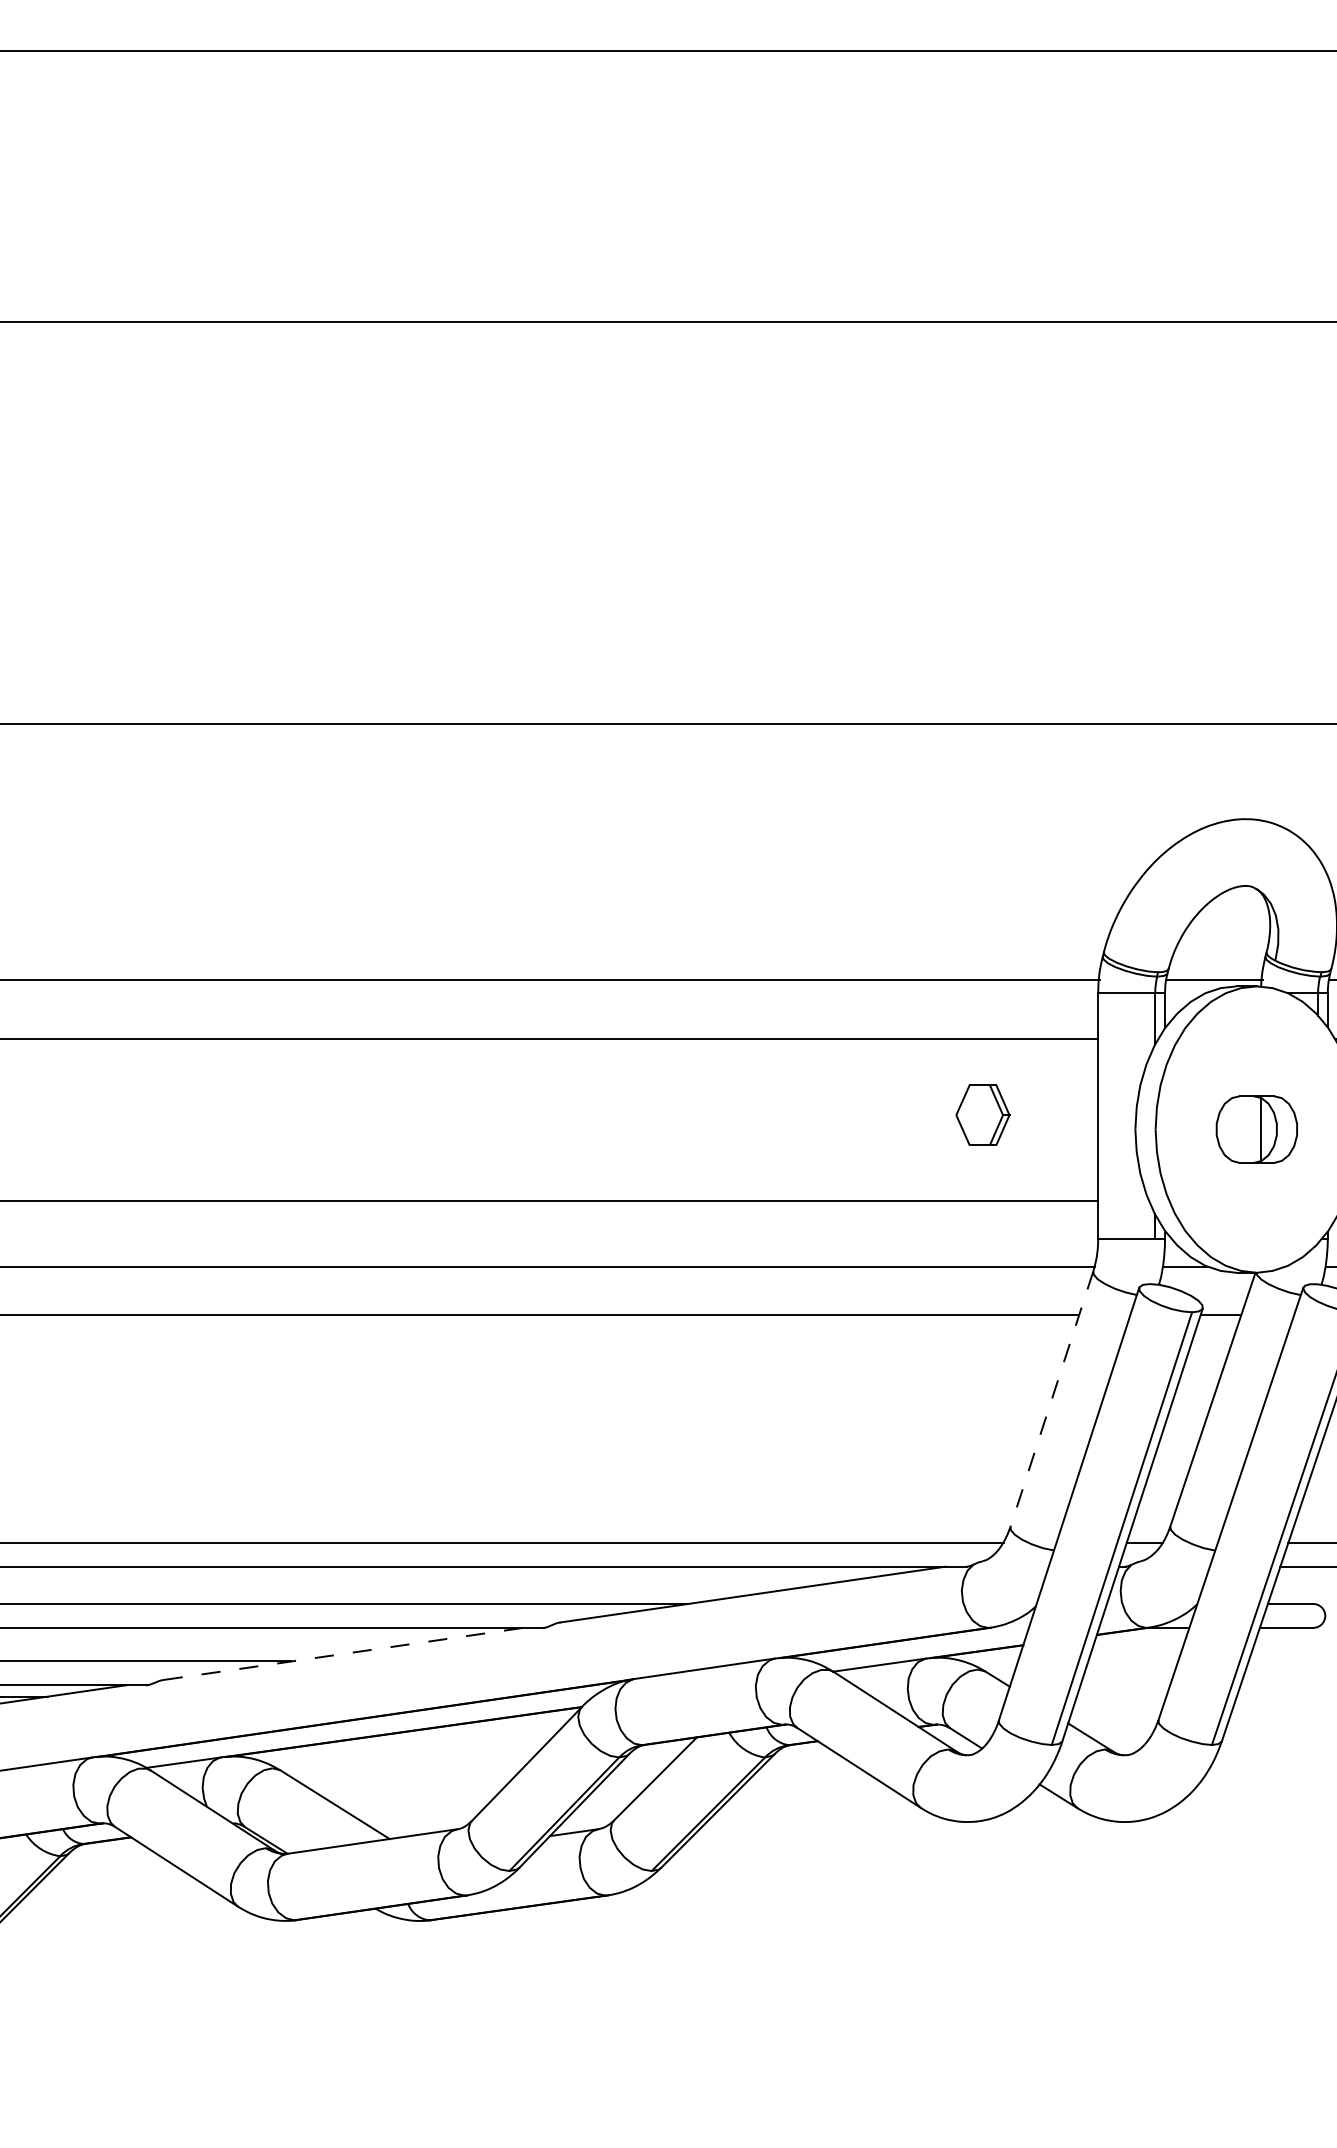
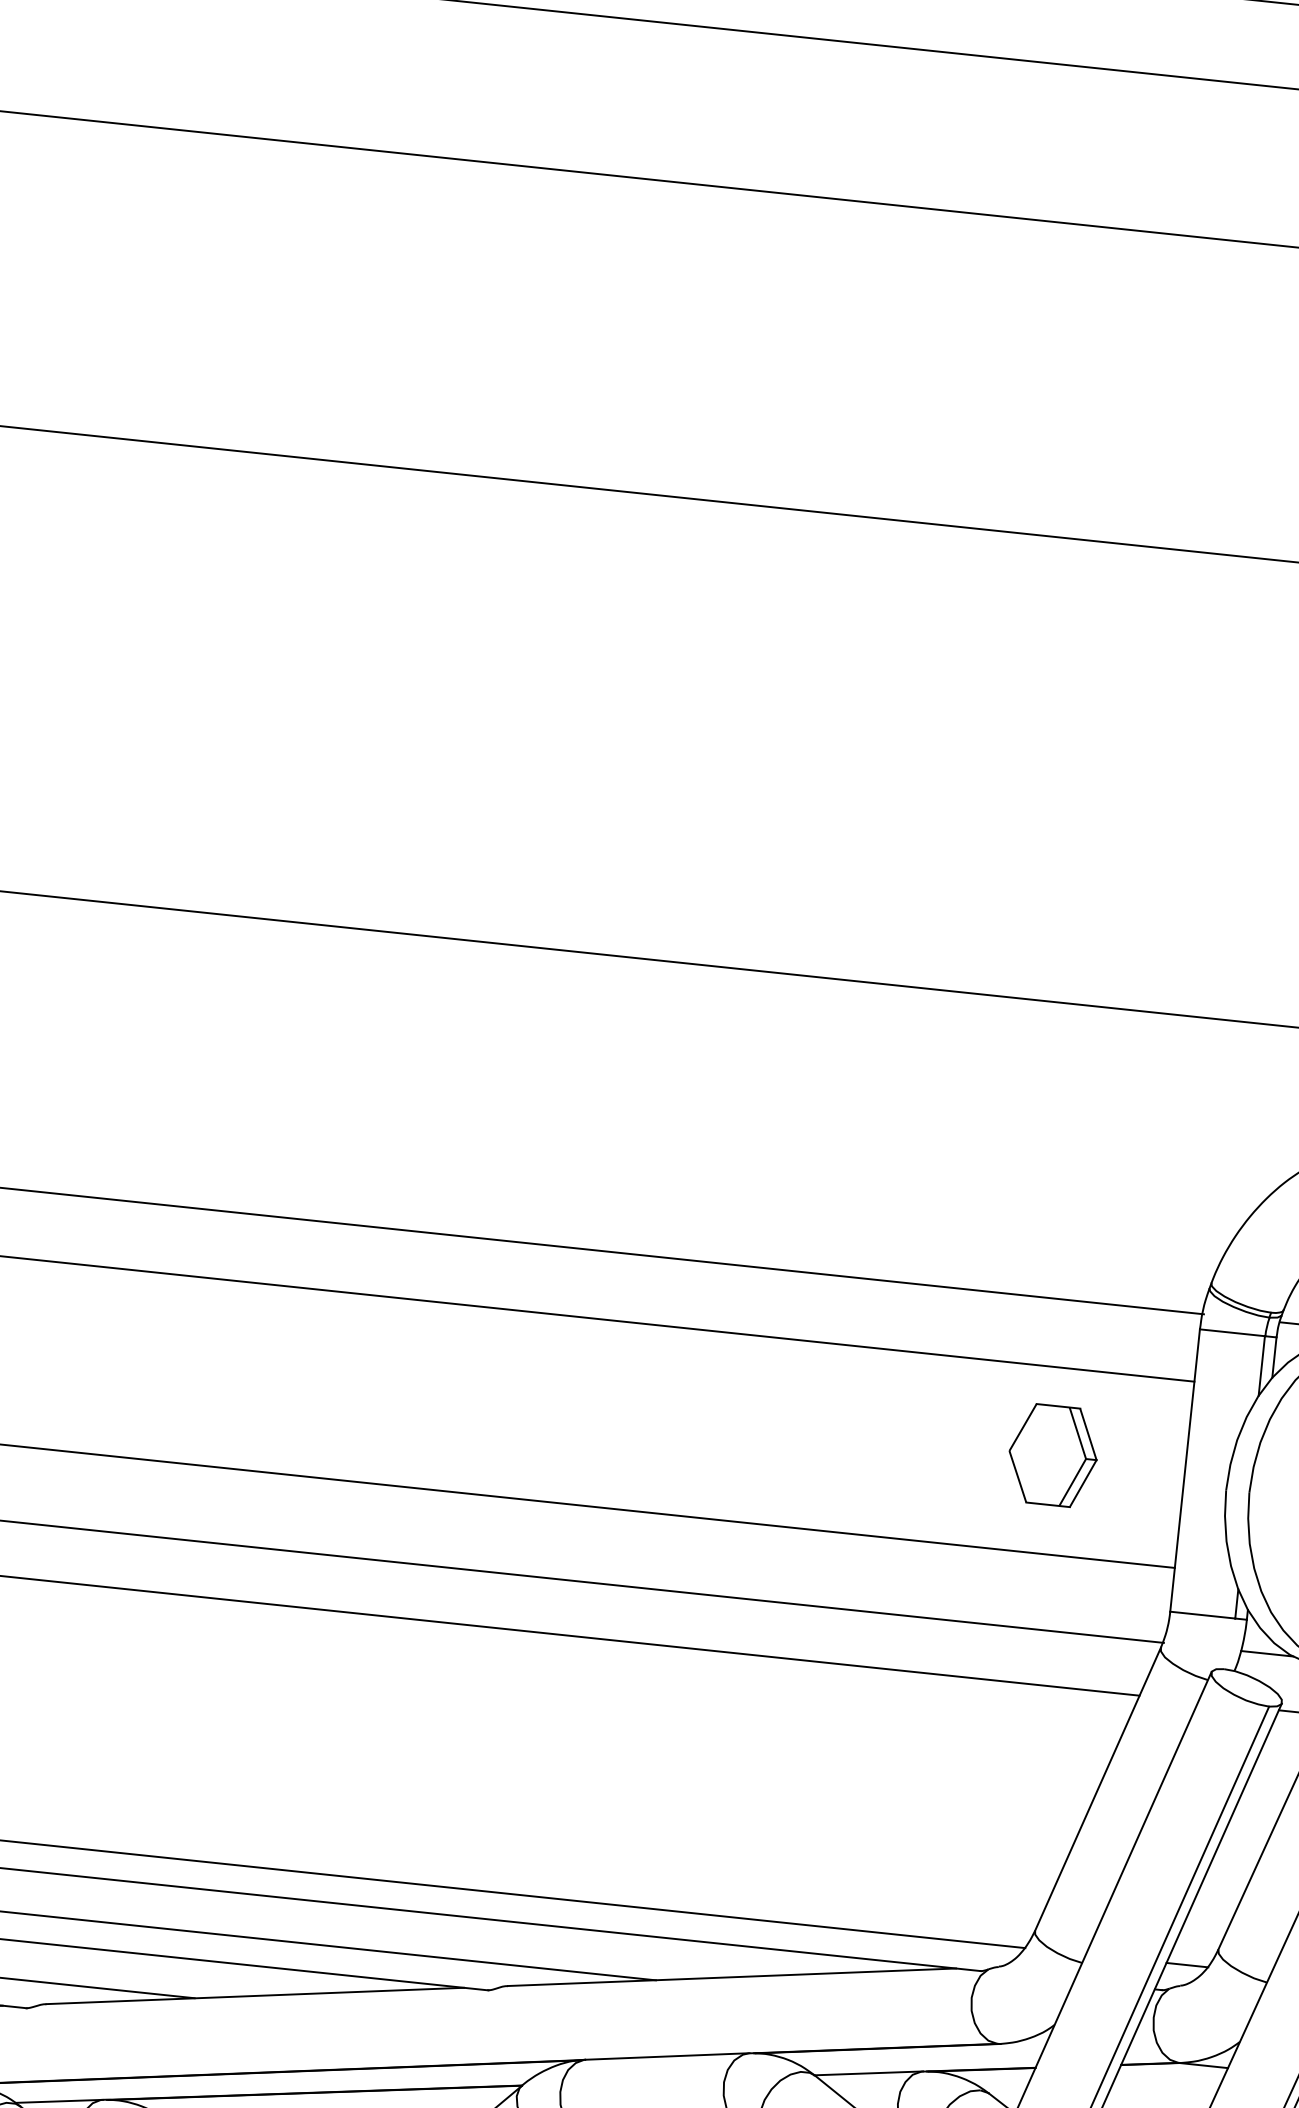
part: (982, 1114) -> (1052, 1454), size x1.43
line: (1051, 1399) -> (1097, 1789), dashed -> solid
line: (342, 1654) -> (254, 1996), dashed -> solid

